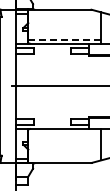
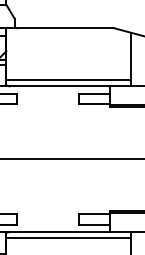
line: (64, 39) -> (68, 79), dashed -> solid
line: (64, 132) -> (68, 238), added

